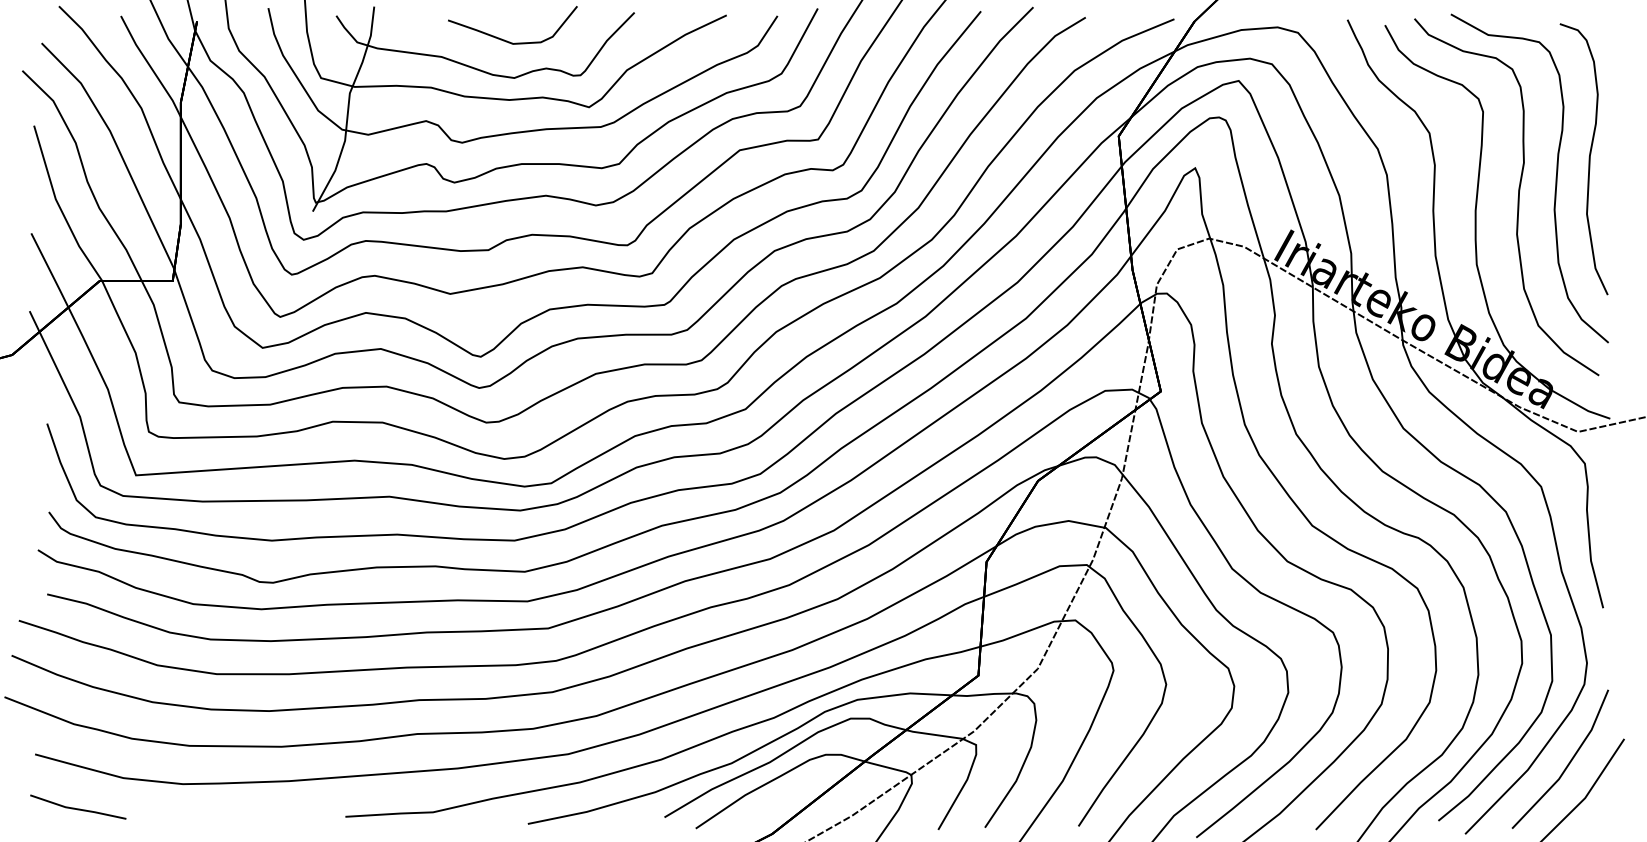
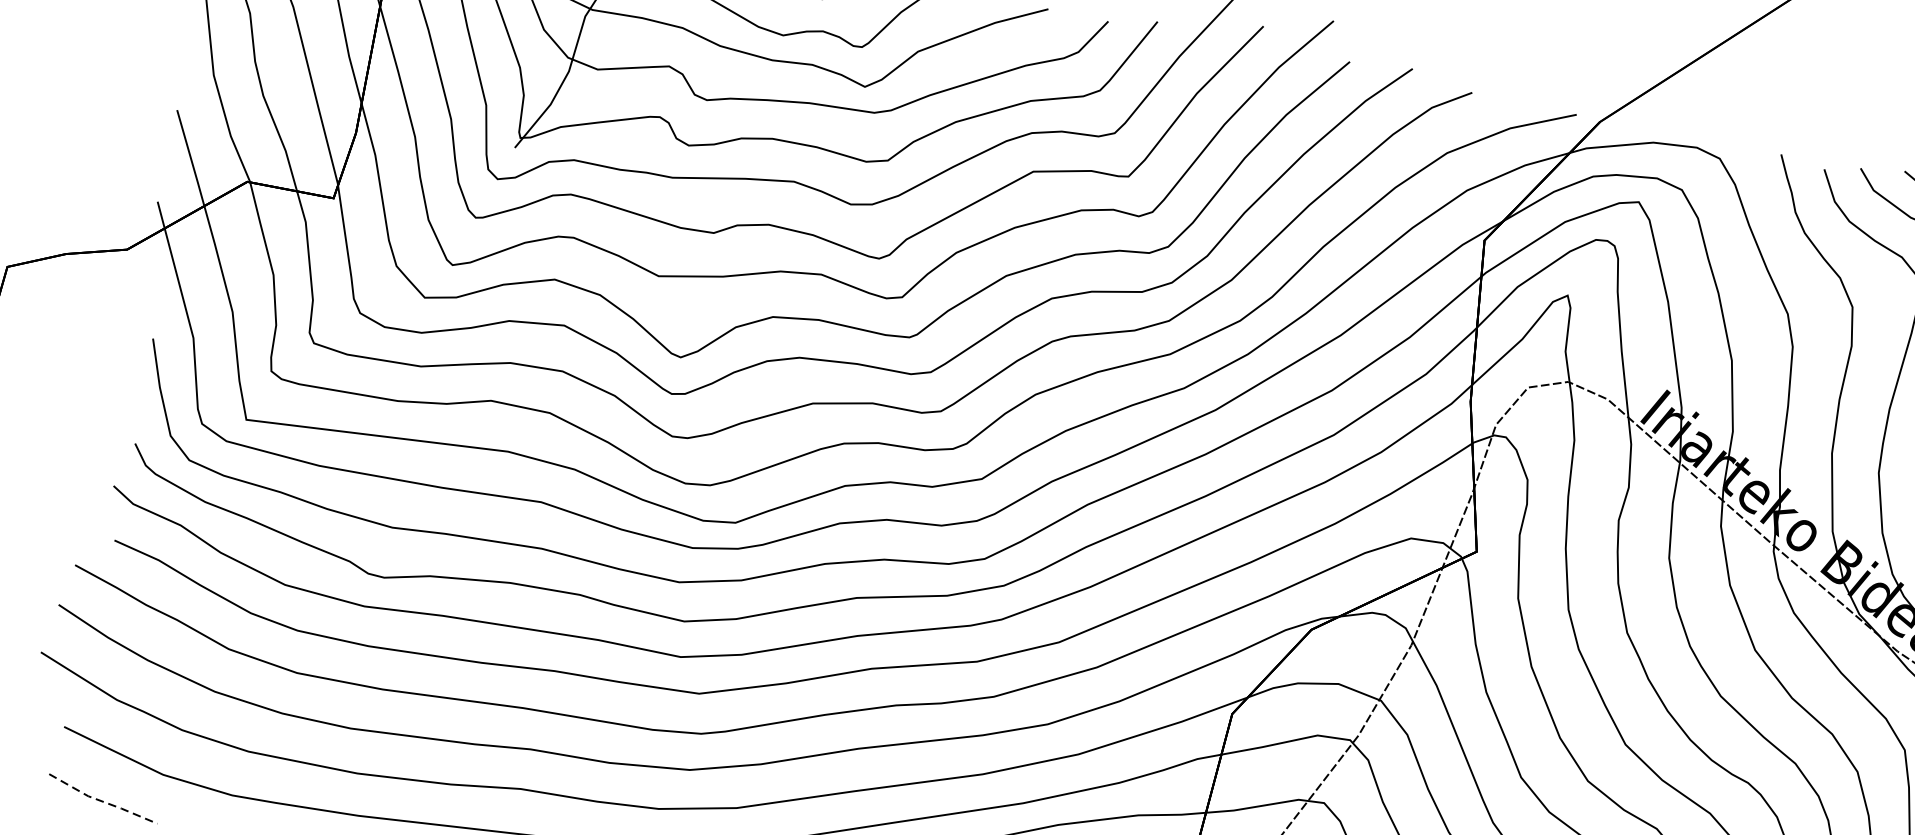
line: (78, 809) -> (103, 801), solid -> dashed

